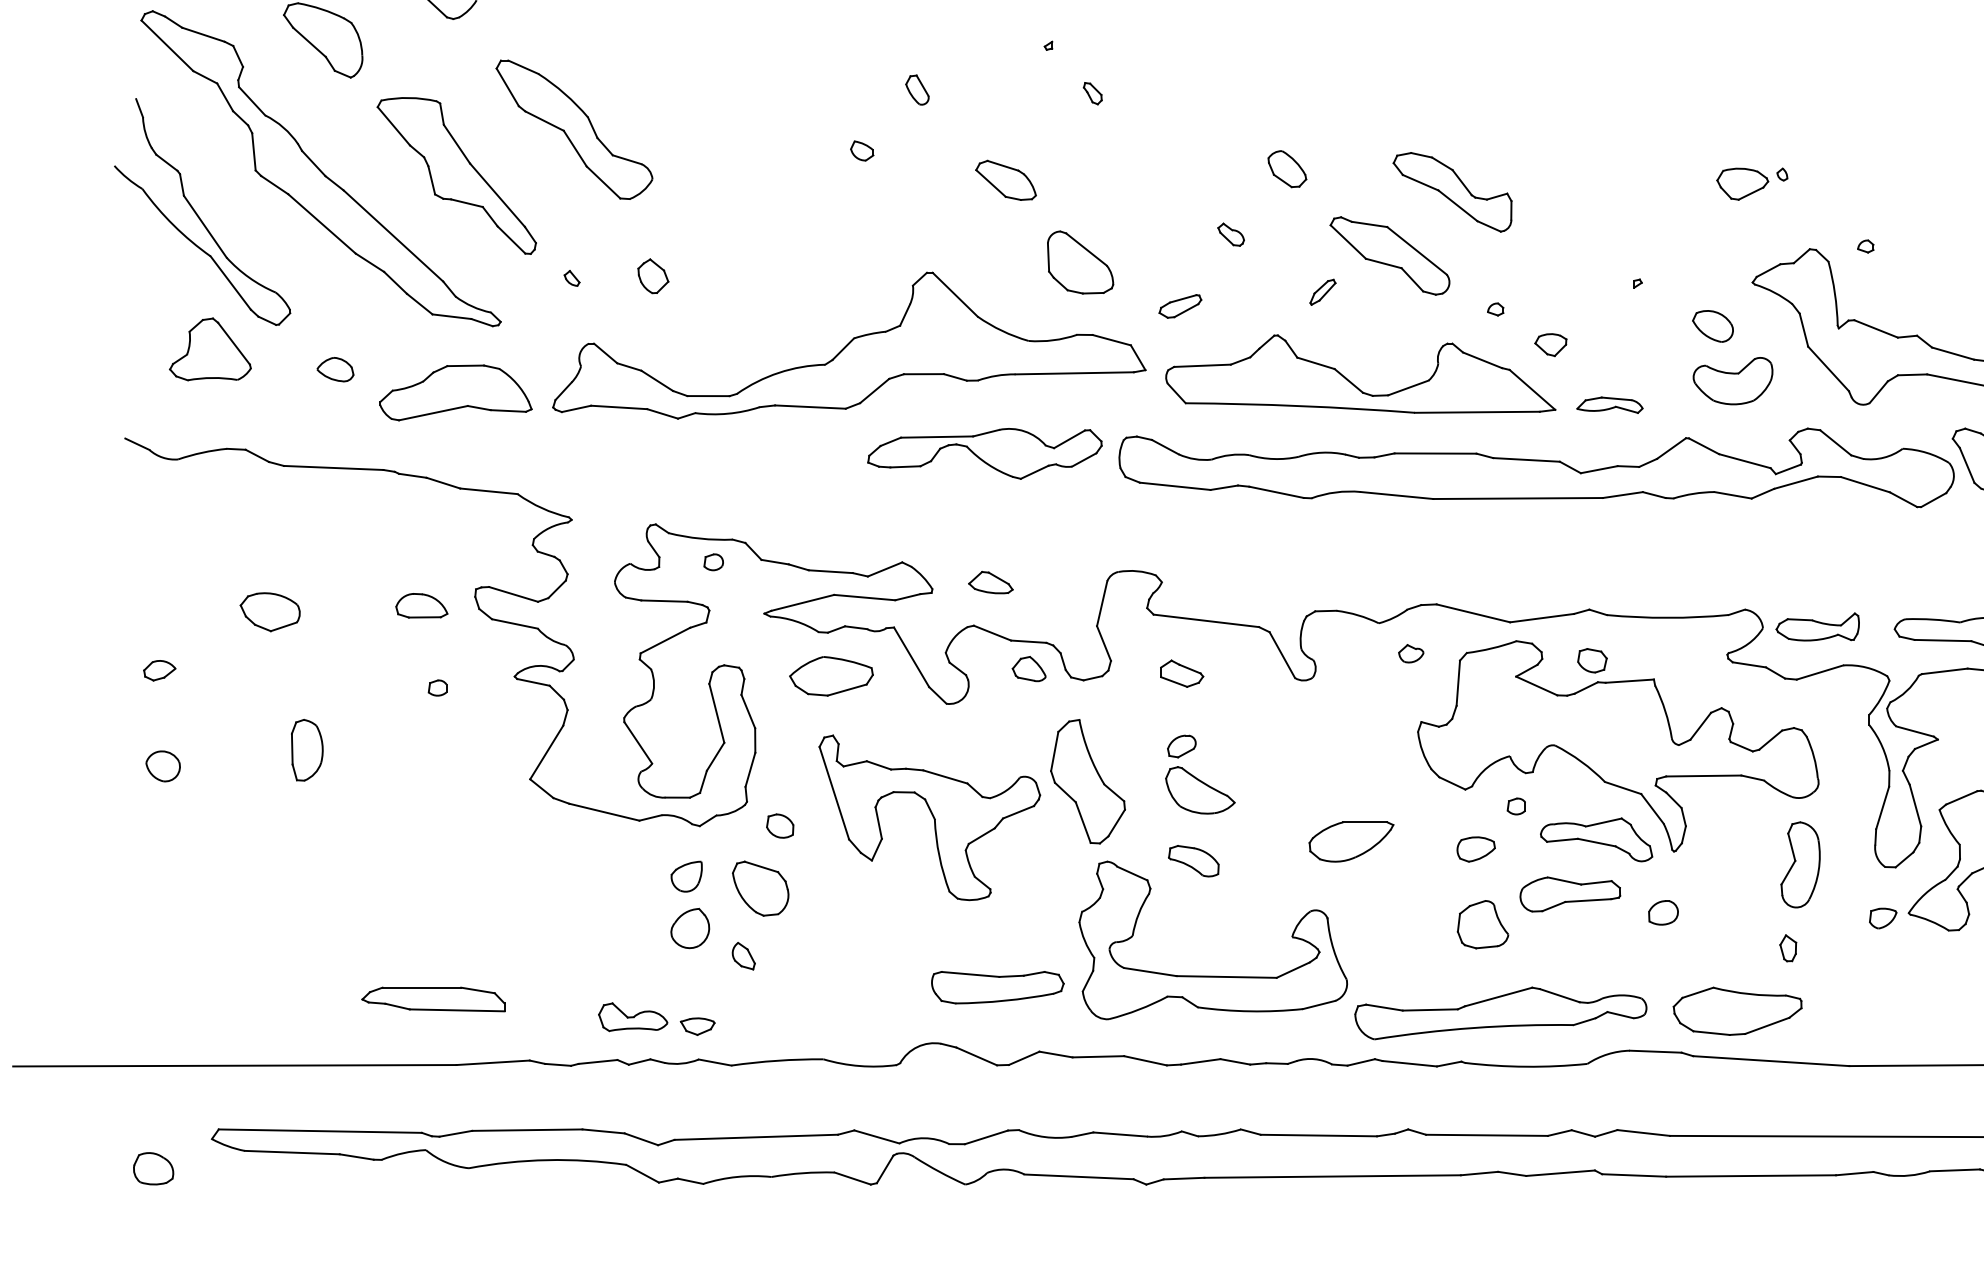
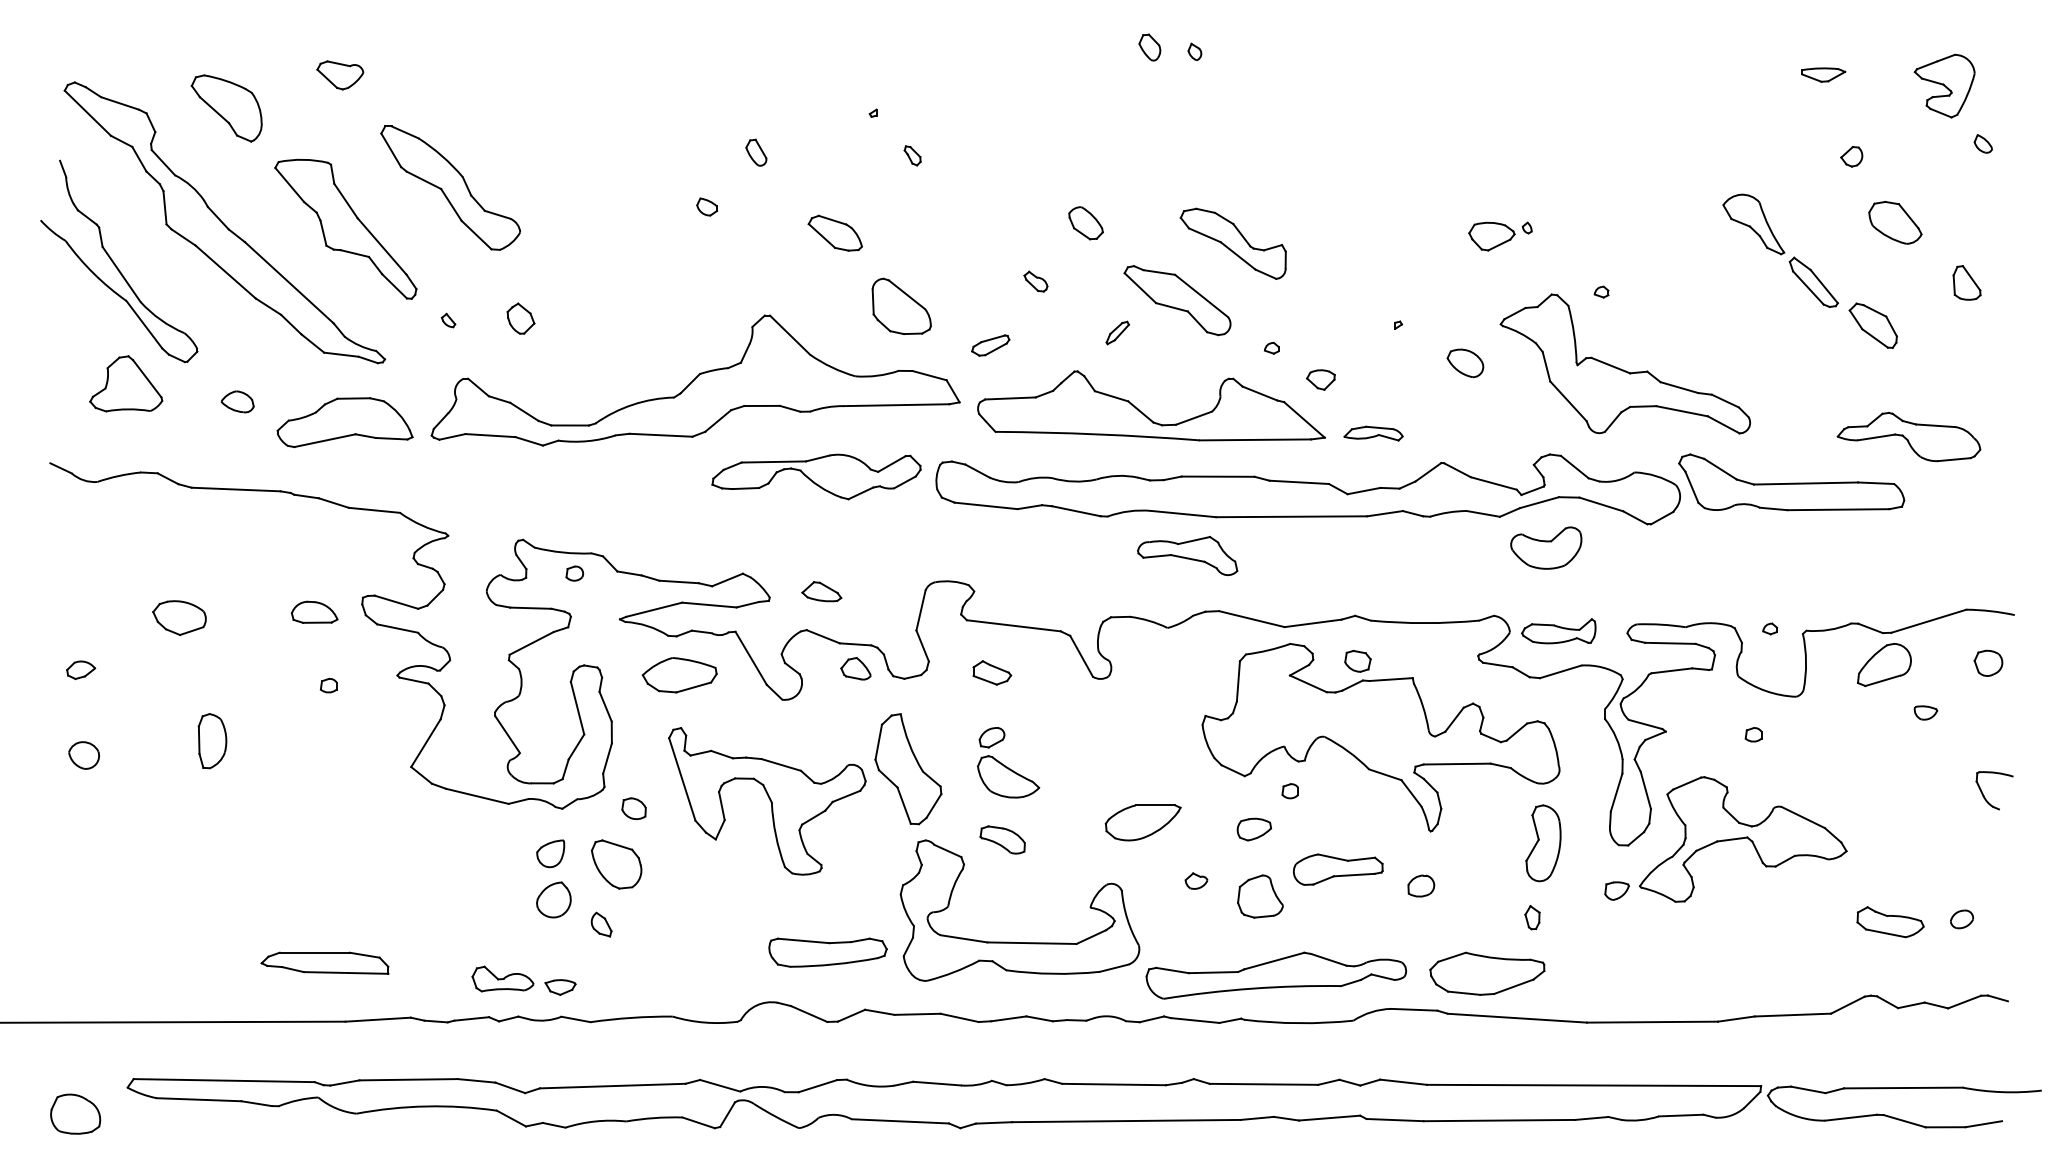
part: (1733, 380) -> (1546, 547), moved
part: (1411, 653) -> (1196, 880), moved
part: (1596, 840) -> (1187, 556), moved
part: (153, 1168) -> (75, 1113), size x1.4

